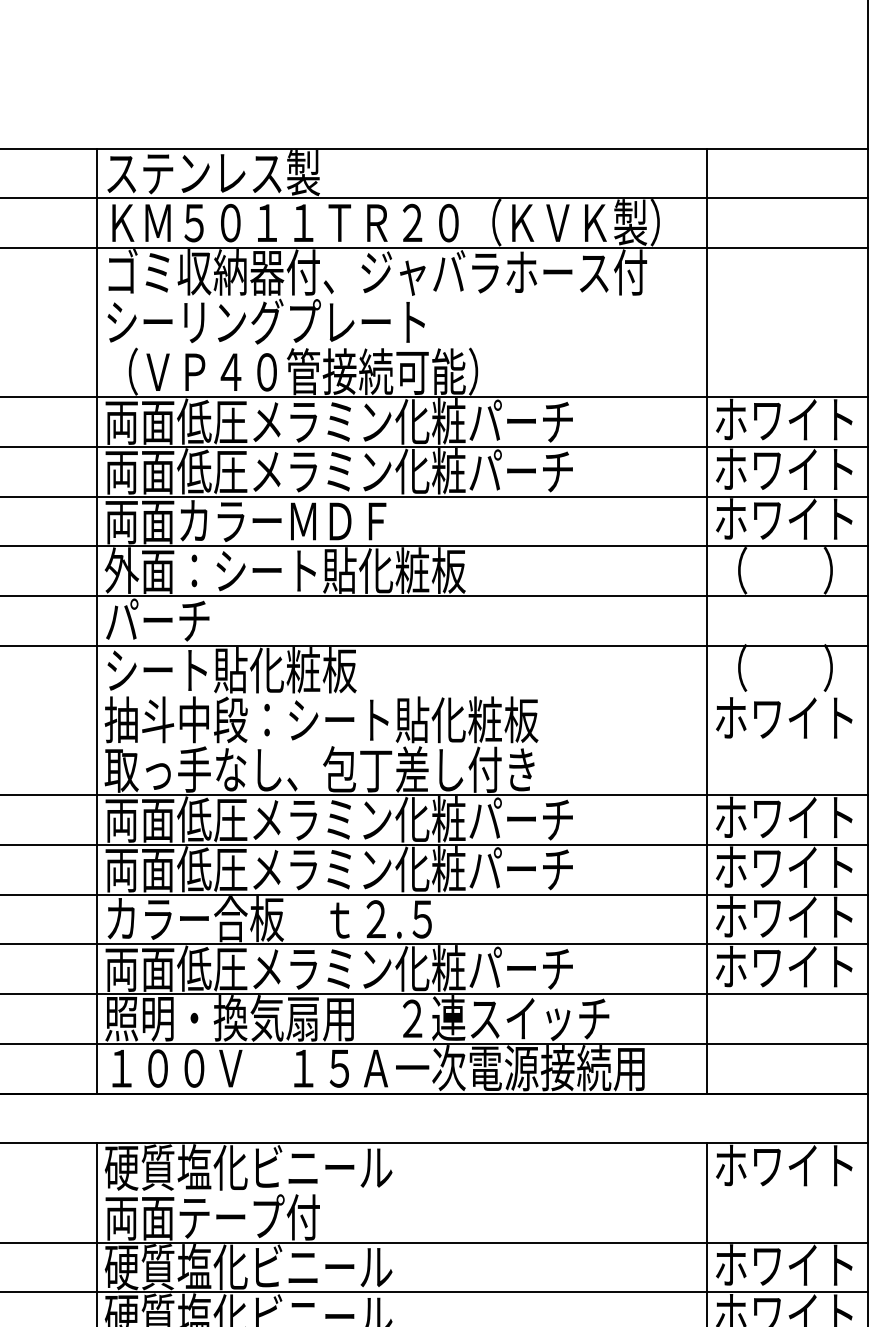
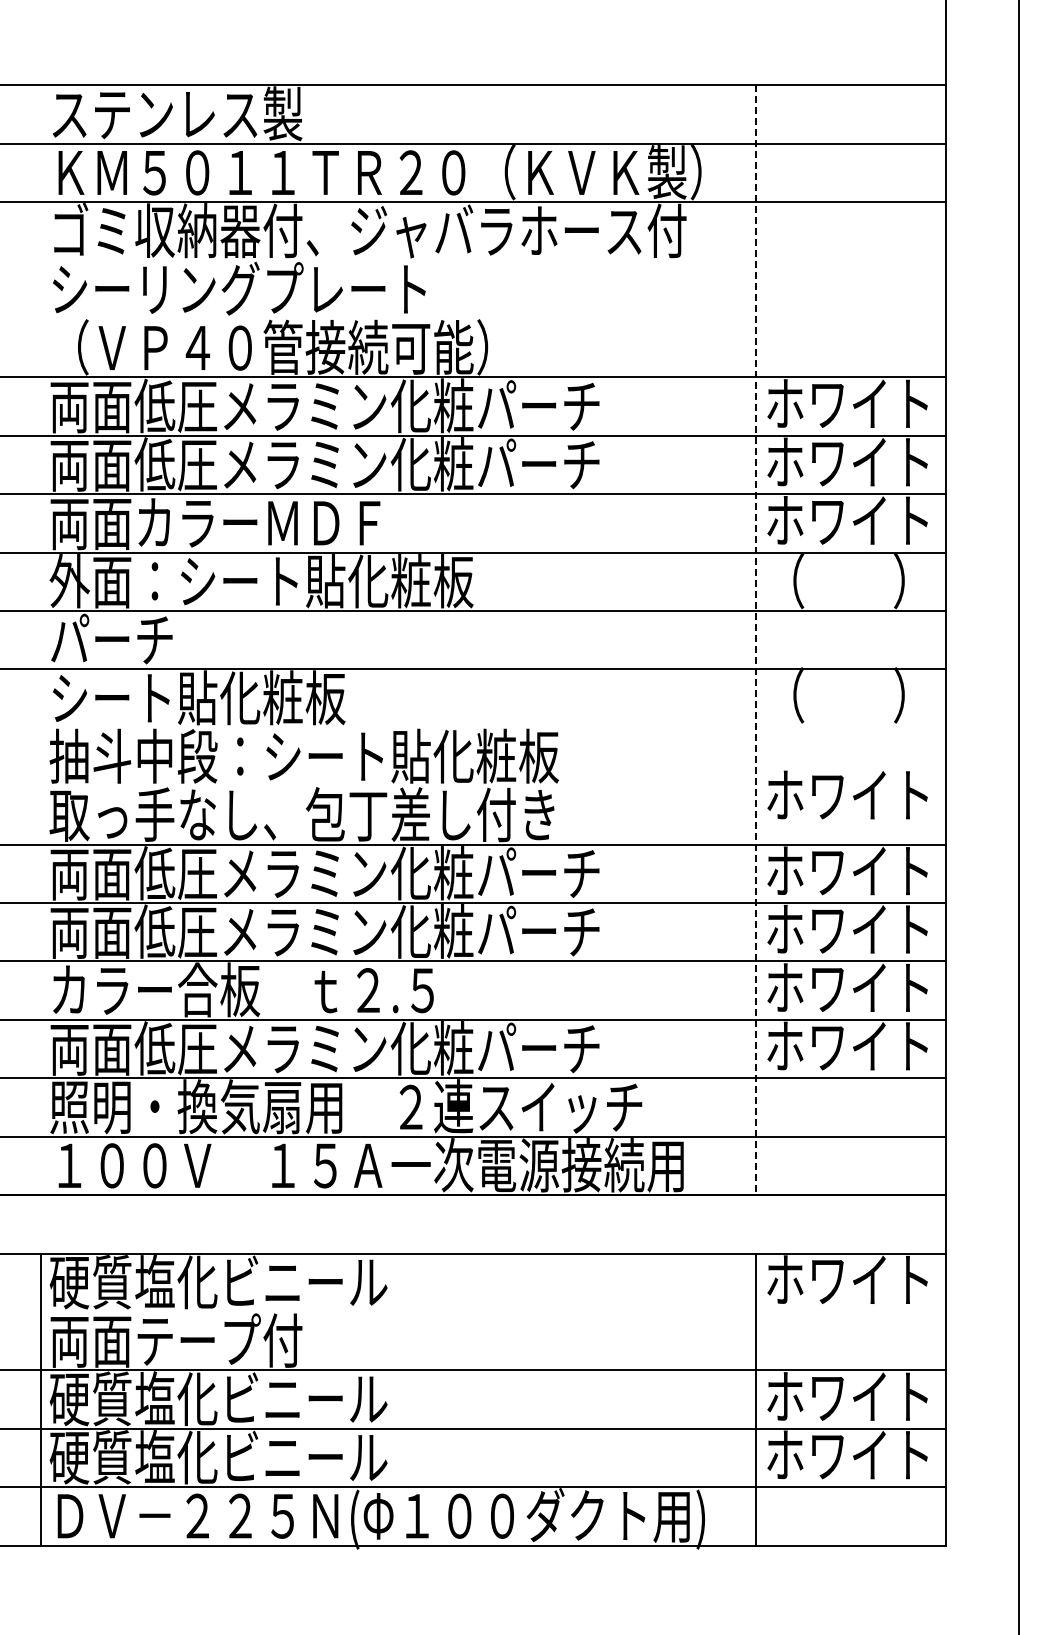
line: (96, 621) -> (40, 640), removed
line: (706, 621) -> (756, 640), solid -> dashed
text: (784, 717) -> (847, 794), moved

